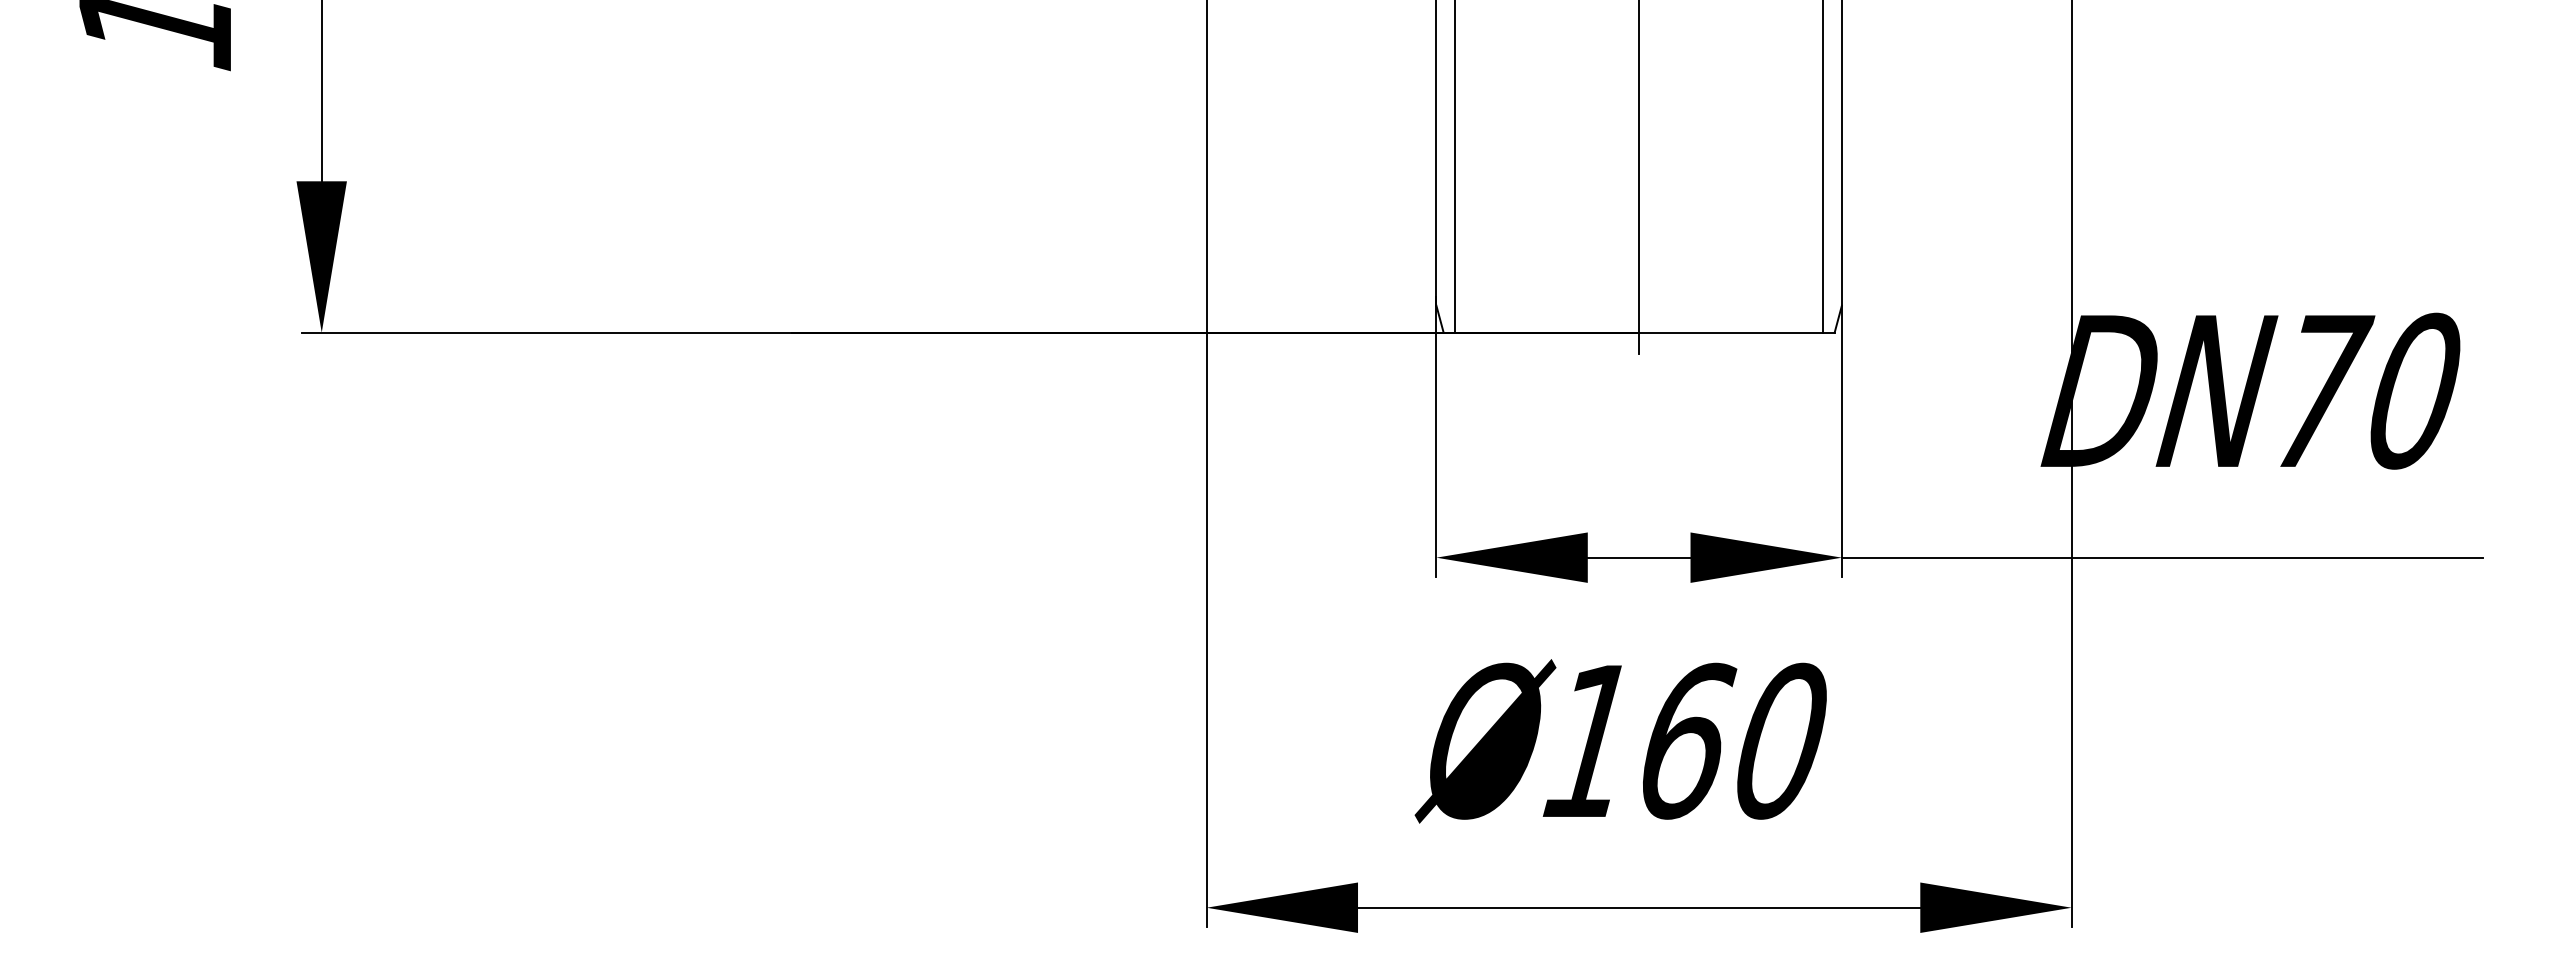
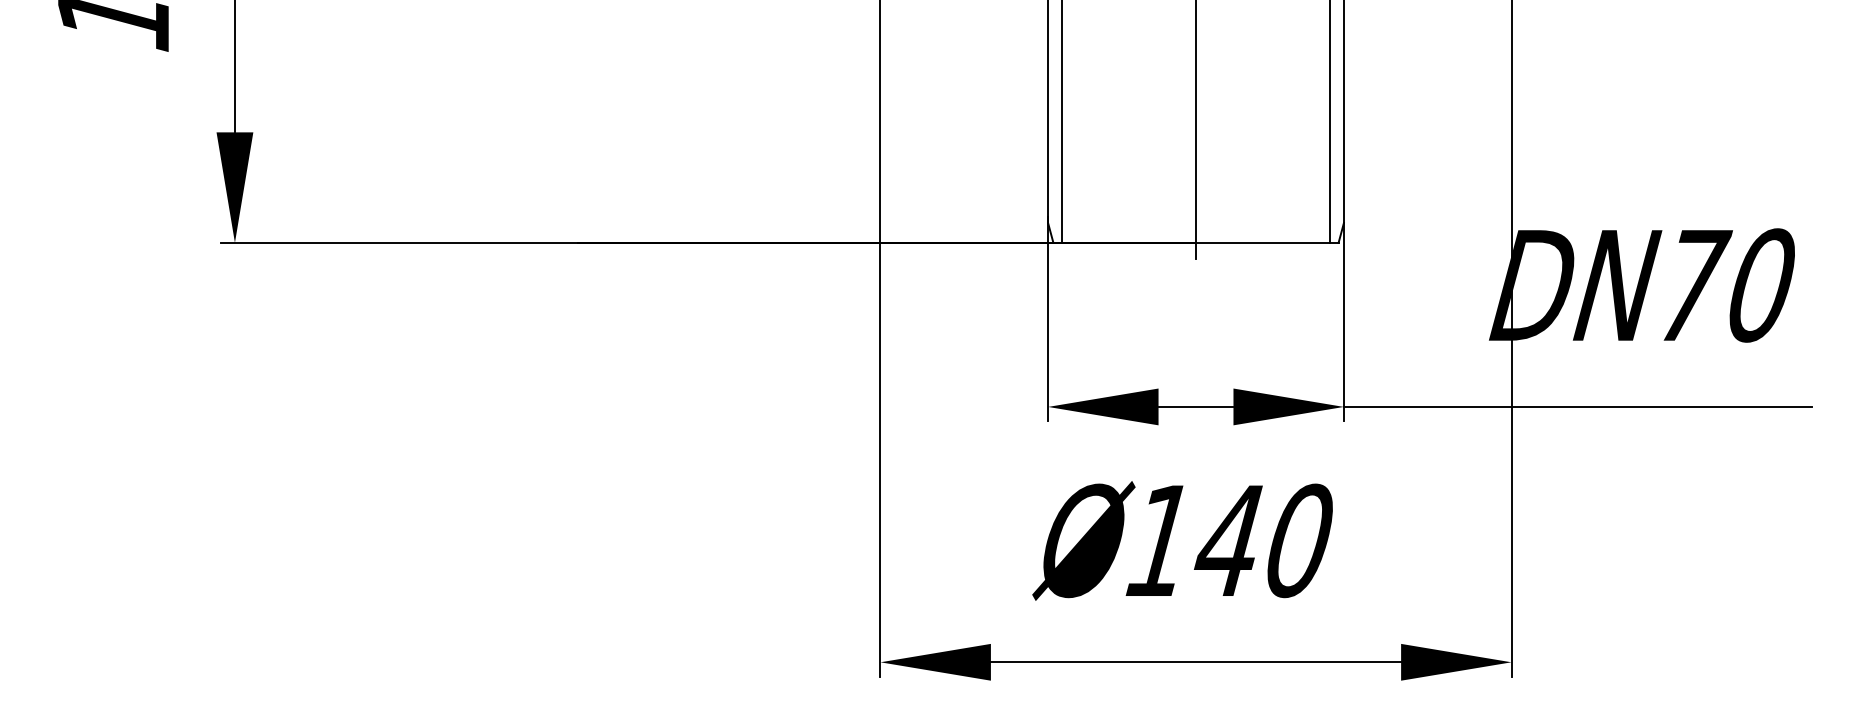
text: (1686, 740) -> (1230, 540), 160 -> 140

